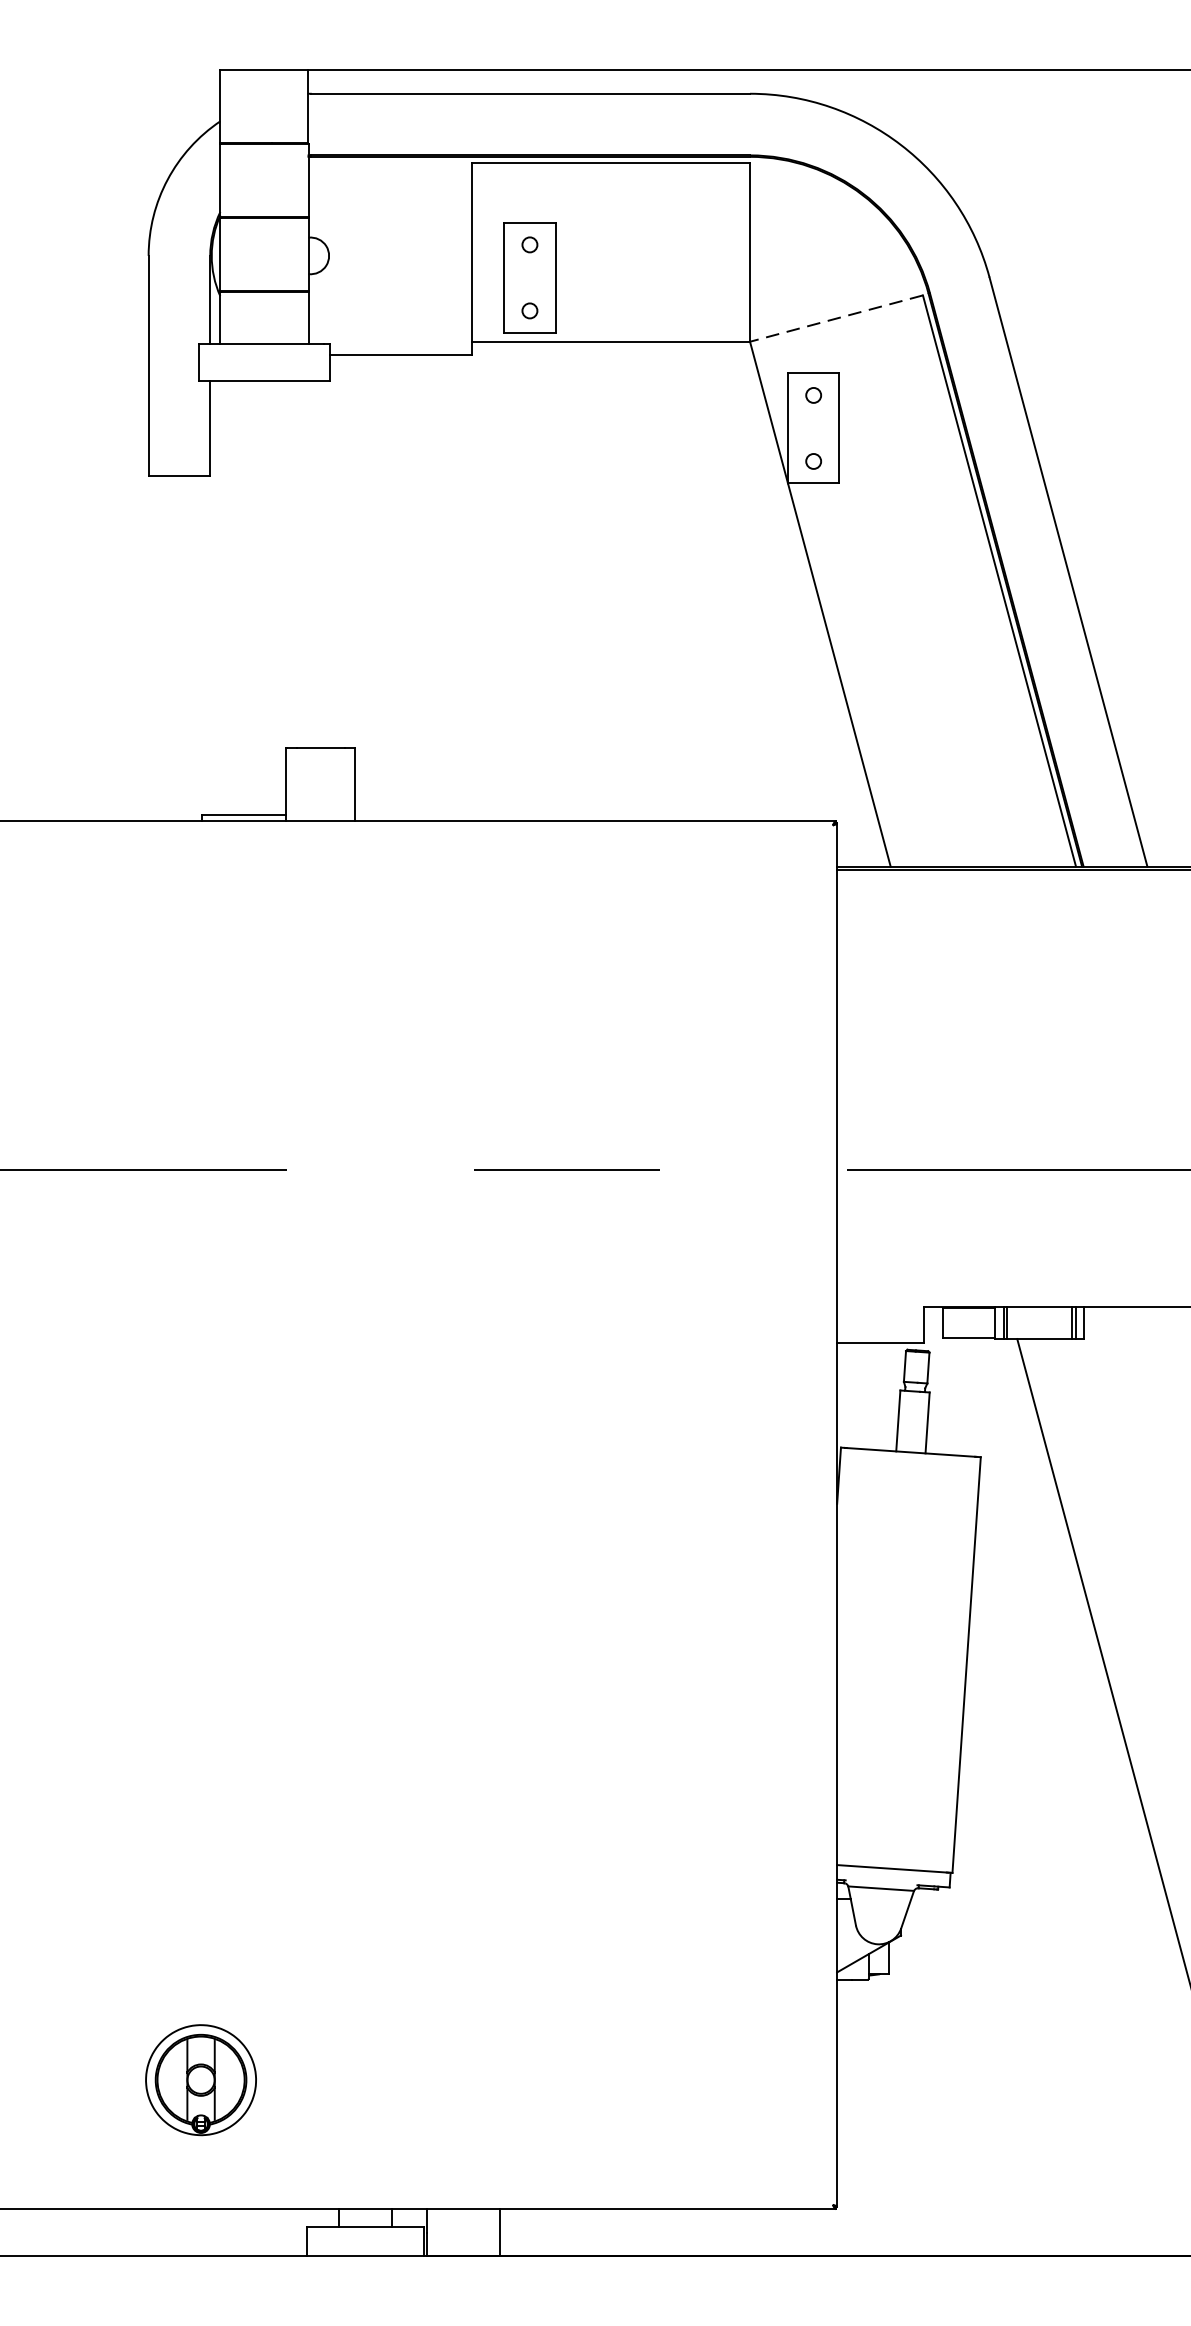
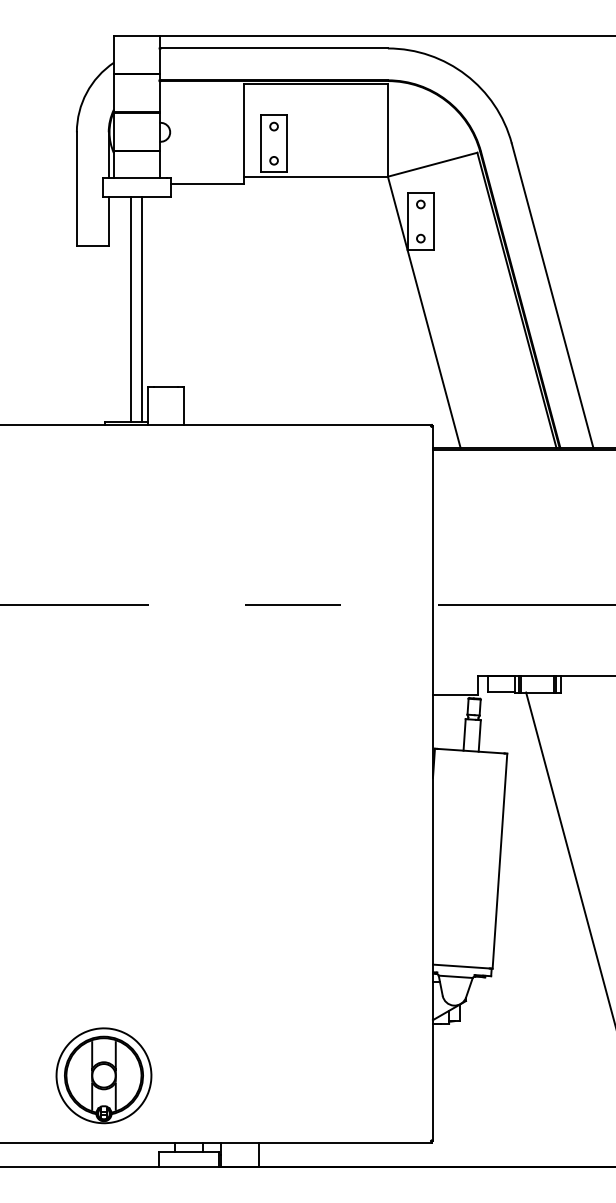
line: (836, 318) -> (432, 164), dashed -> solid
line: (254, 596) -> (131, 308), added
line: (275, 596) -> (142, 308), added
part: (200, 2079) -> (103, 1075), size x1.67

